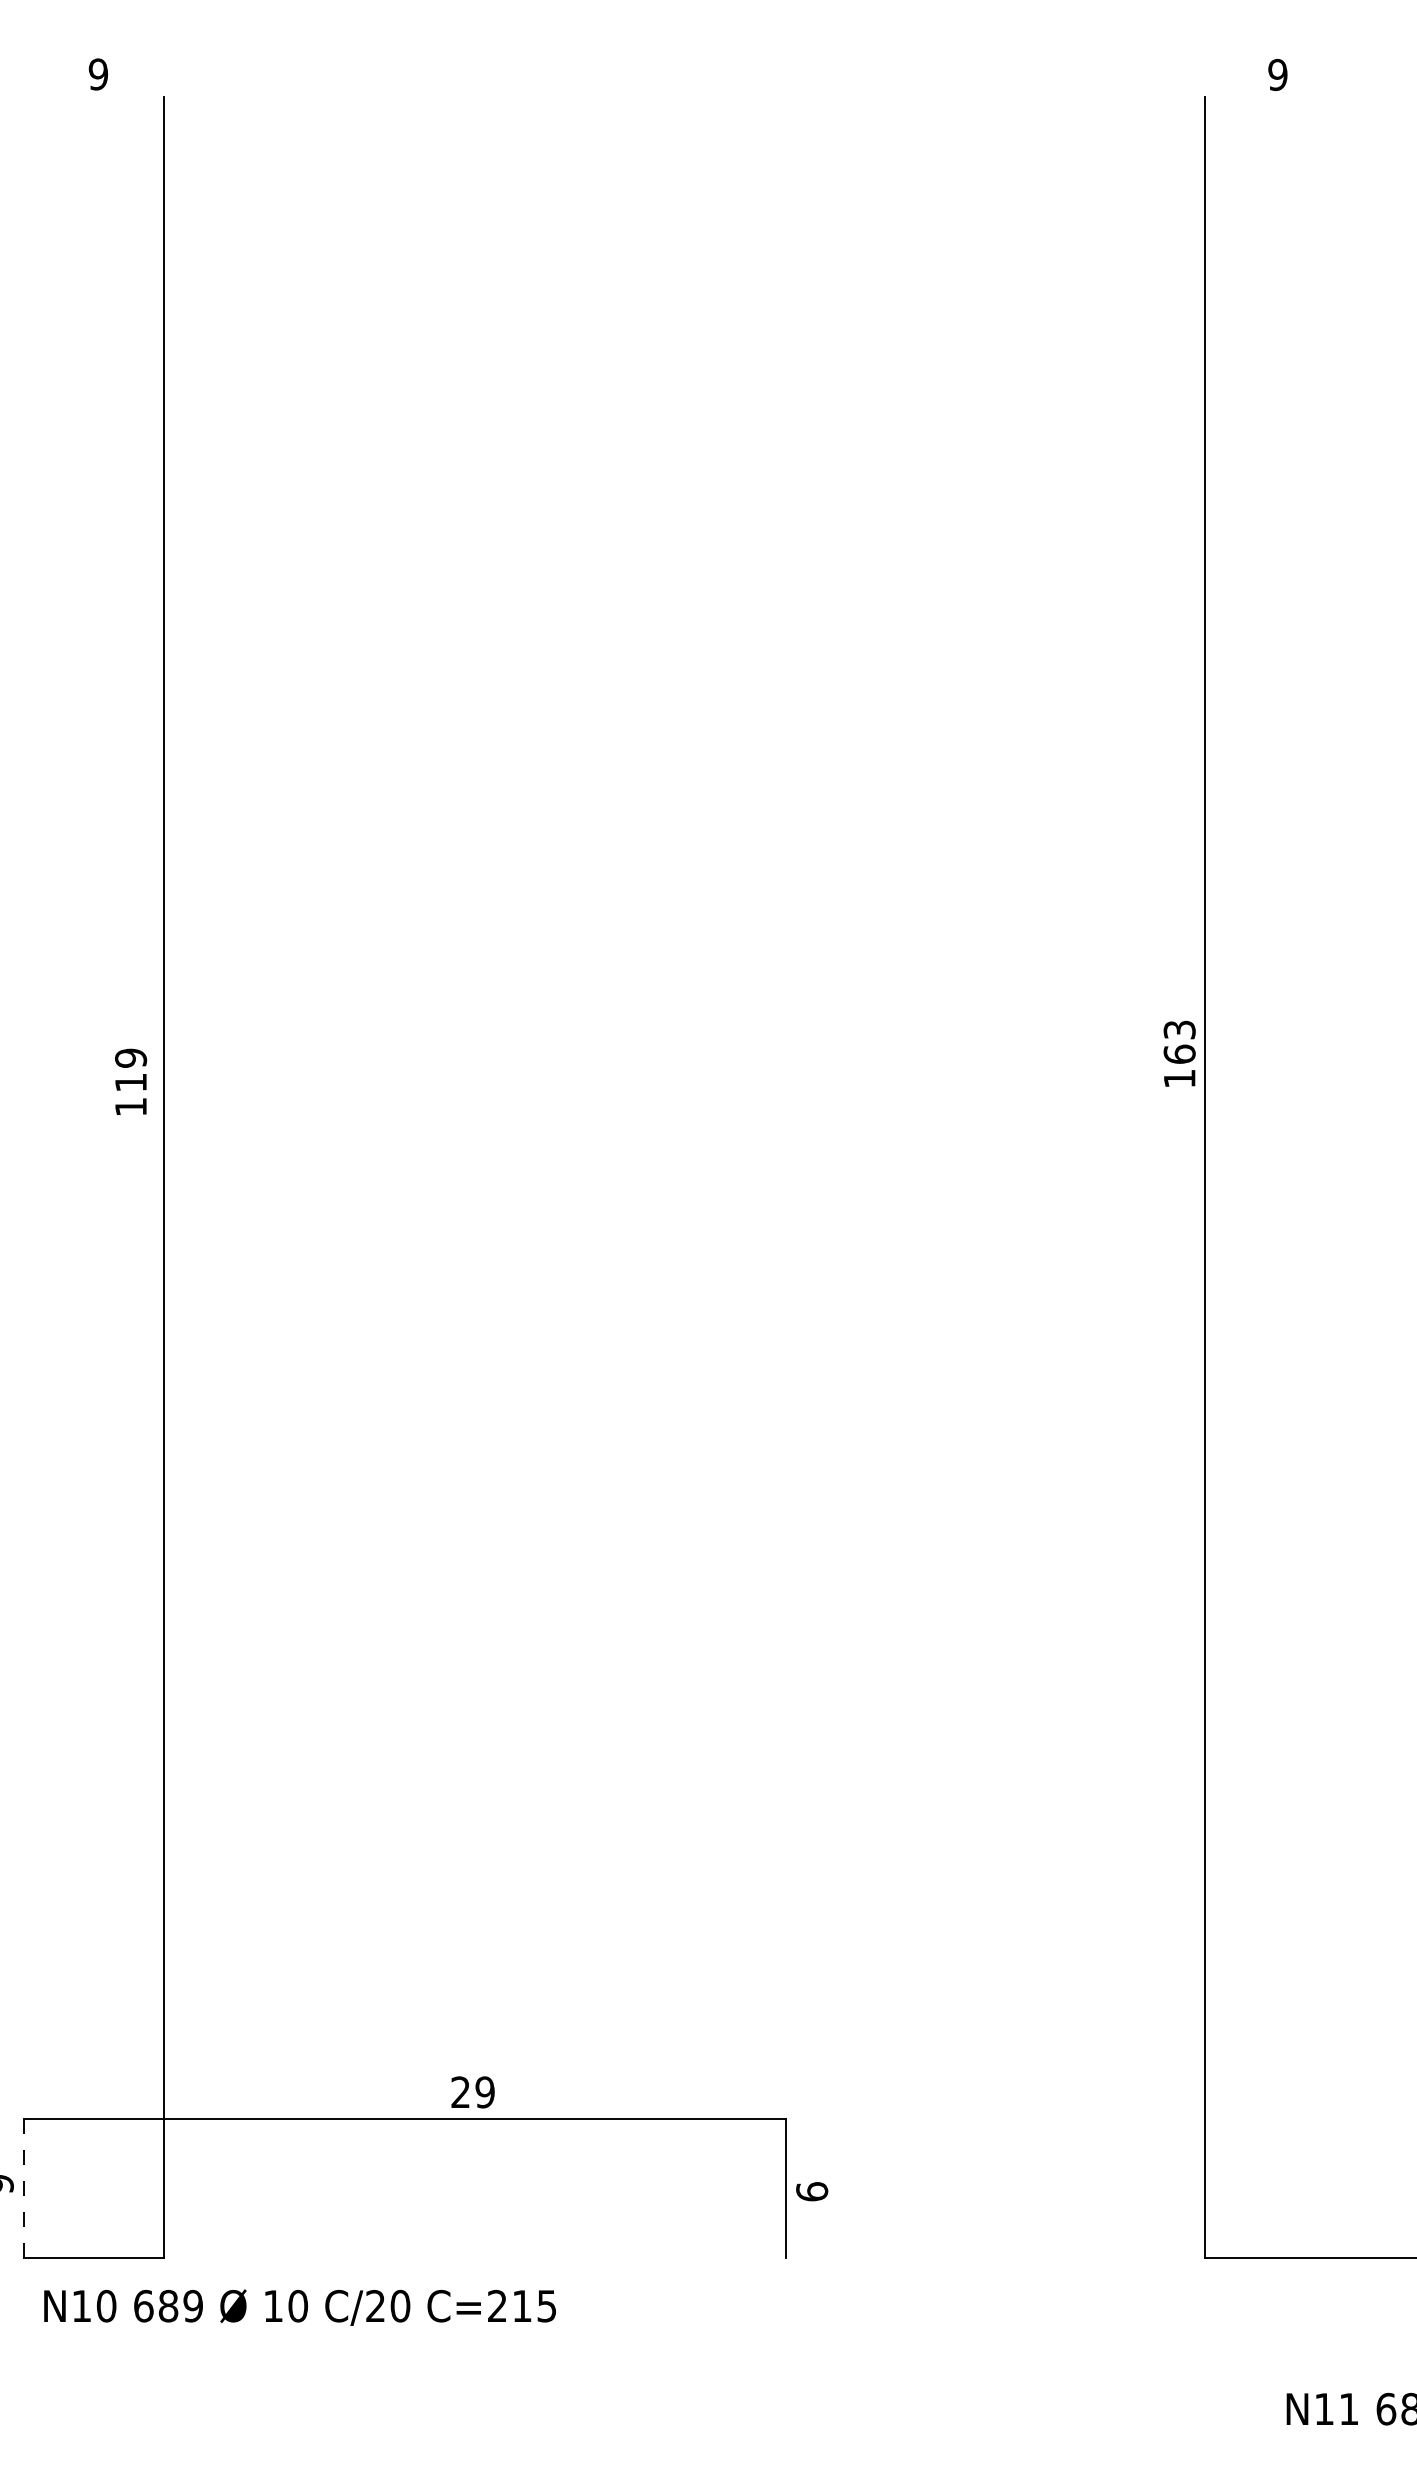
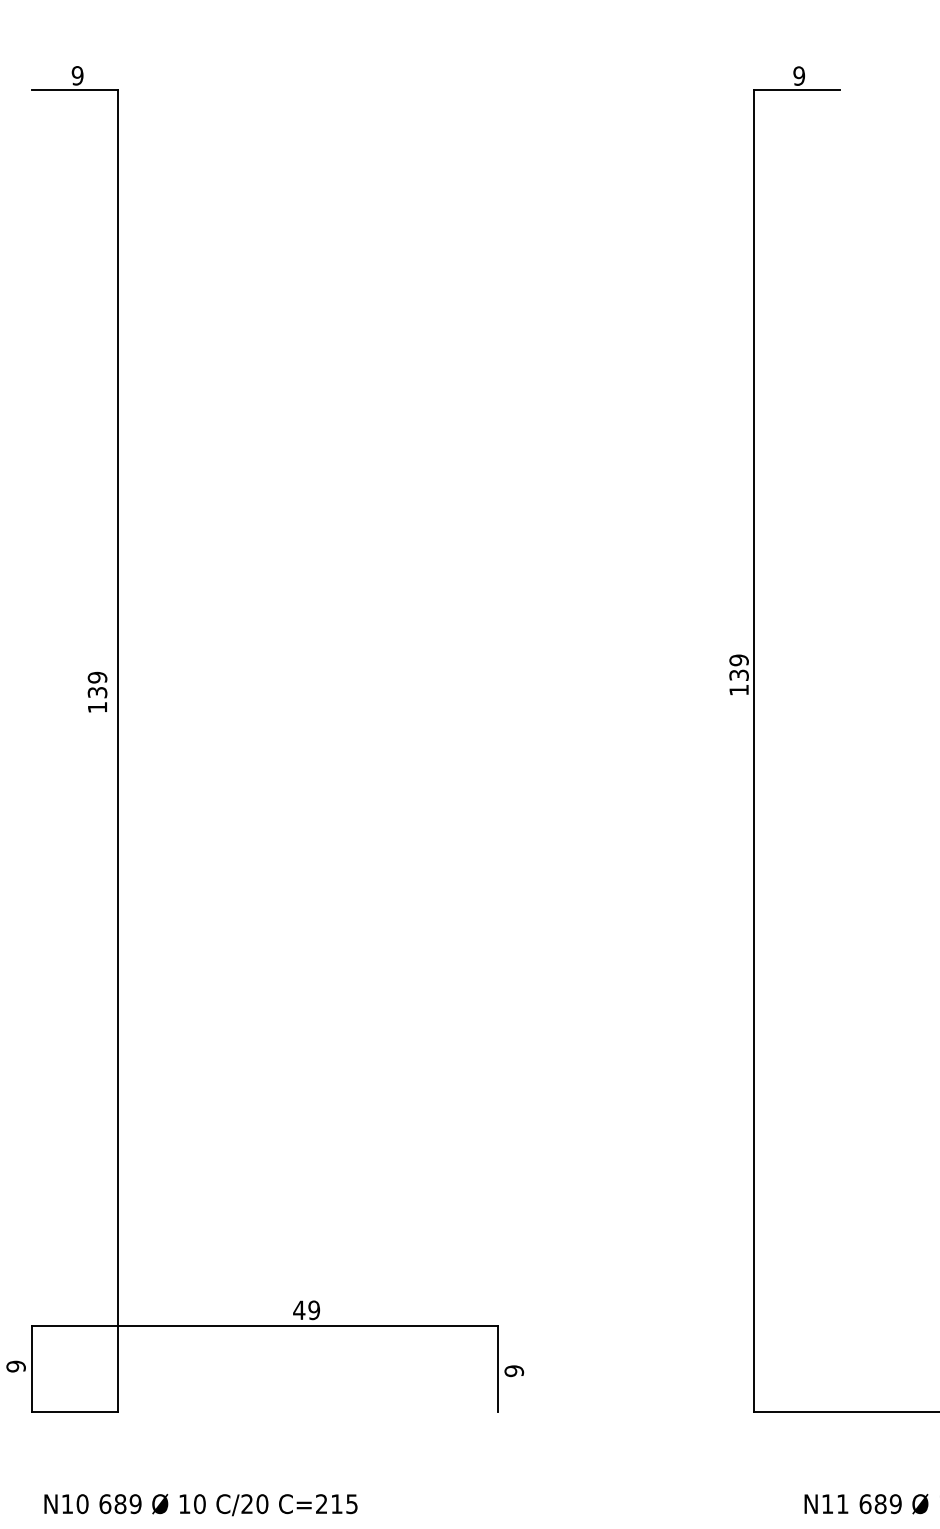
line: (93, 96) -> (74, 89), added
line: (1275, 96) -> (797, 89), added
text: (1178, 1041) -> (738, 667), 163 -> 139
text: (130, 1082) -> (97, 692), 119 -> 139
text: (461, 2091) -> (299, 1309), 29 -> 49
line: (24, 2189) -> (32, 1369), dashed -> solid
text: (812, 2192) -> (514, 1371), 6 -> 9
text: (299, 2306) -> (200, 1504), moved

